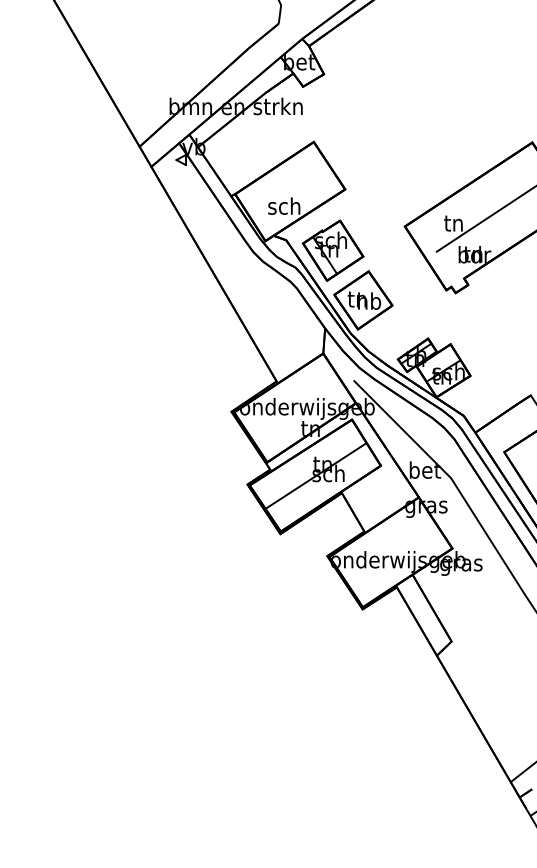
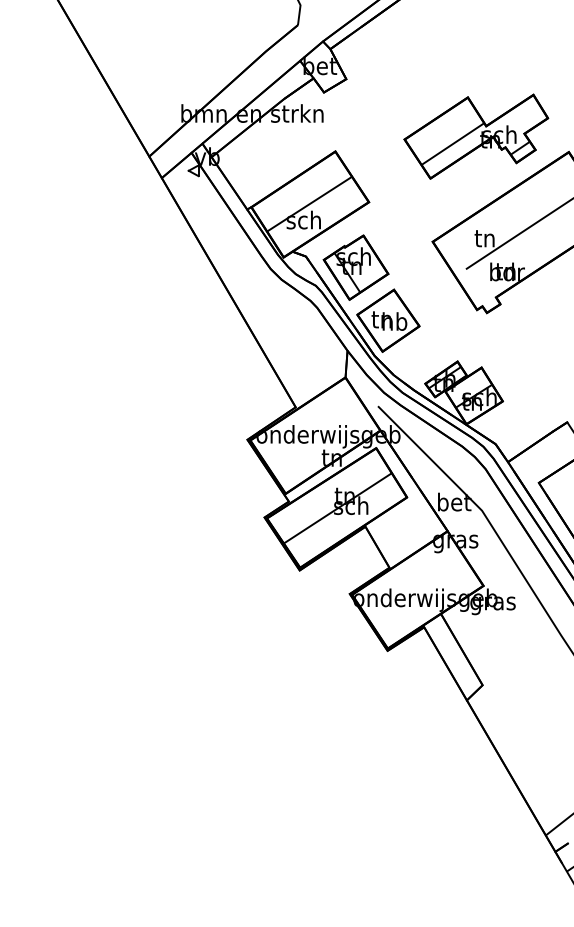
part: (445, 127) -> (476, 136), added
line: (289, 191) -> (309, 204), added

